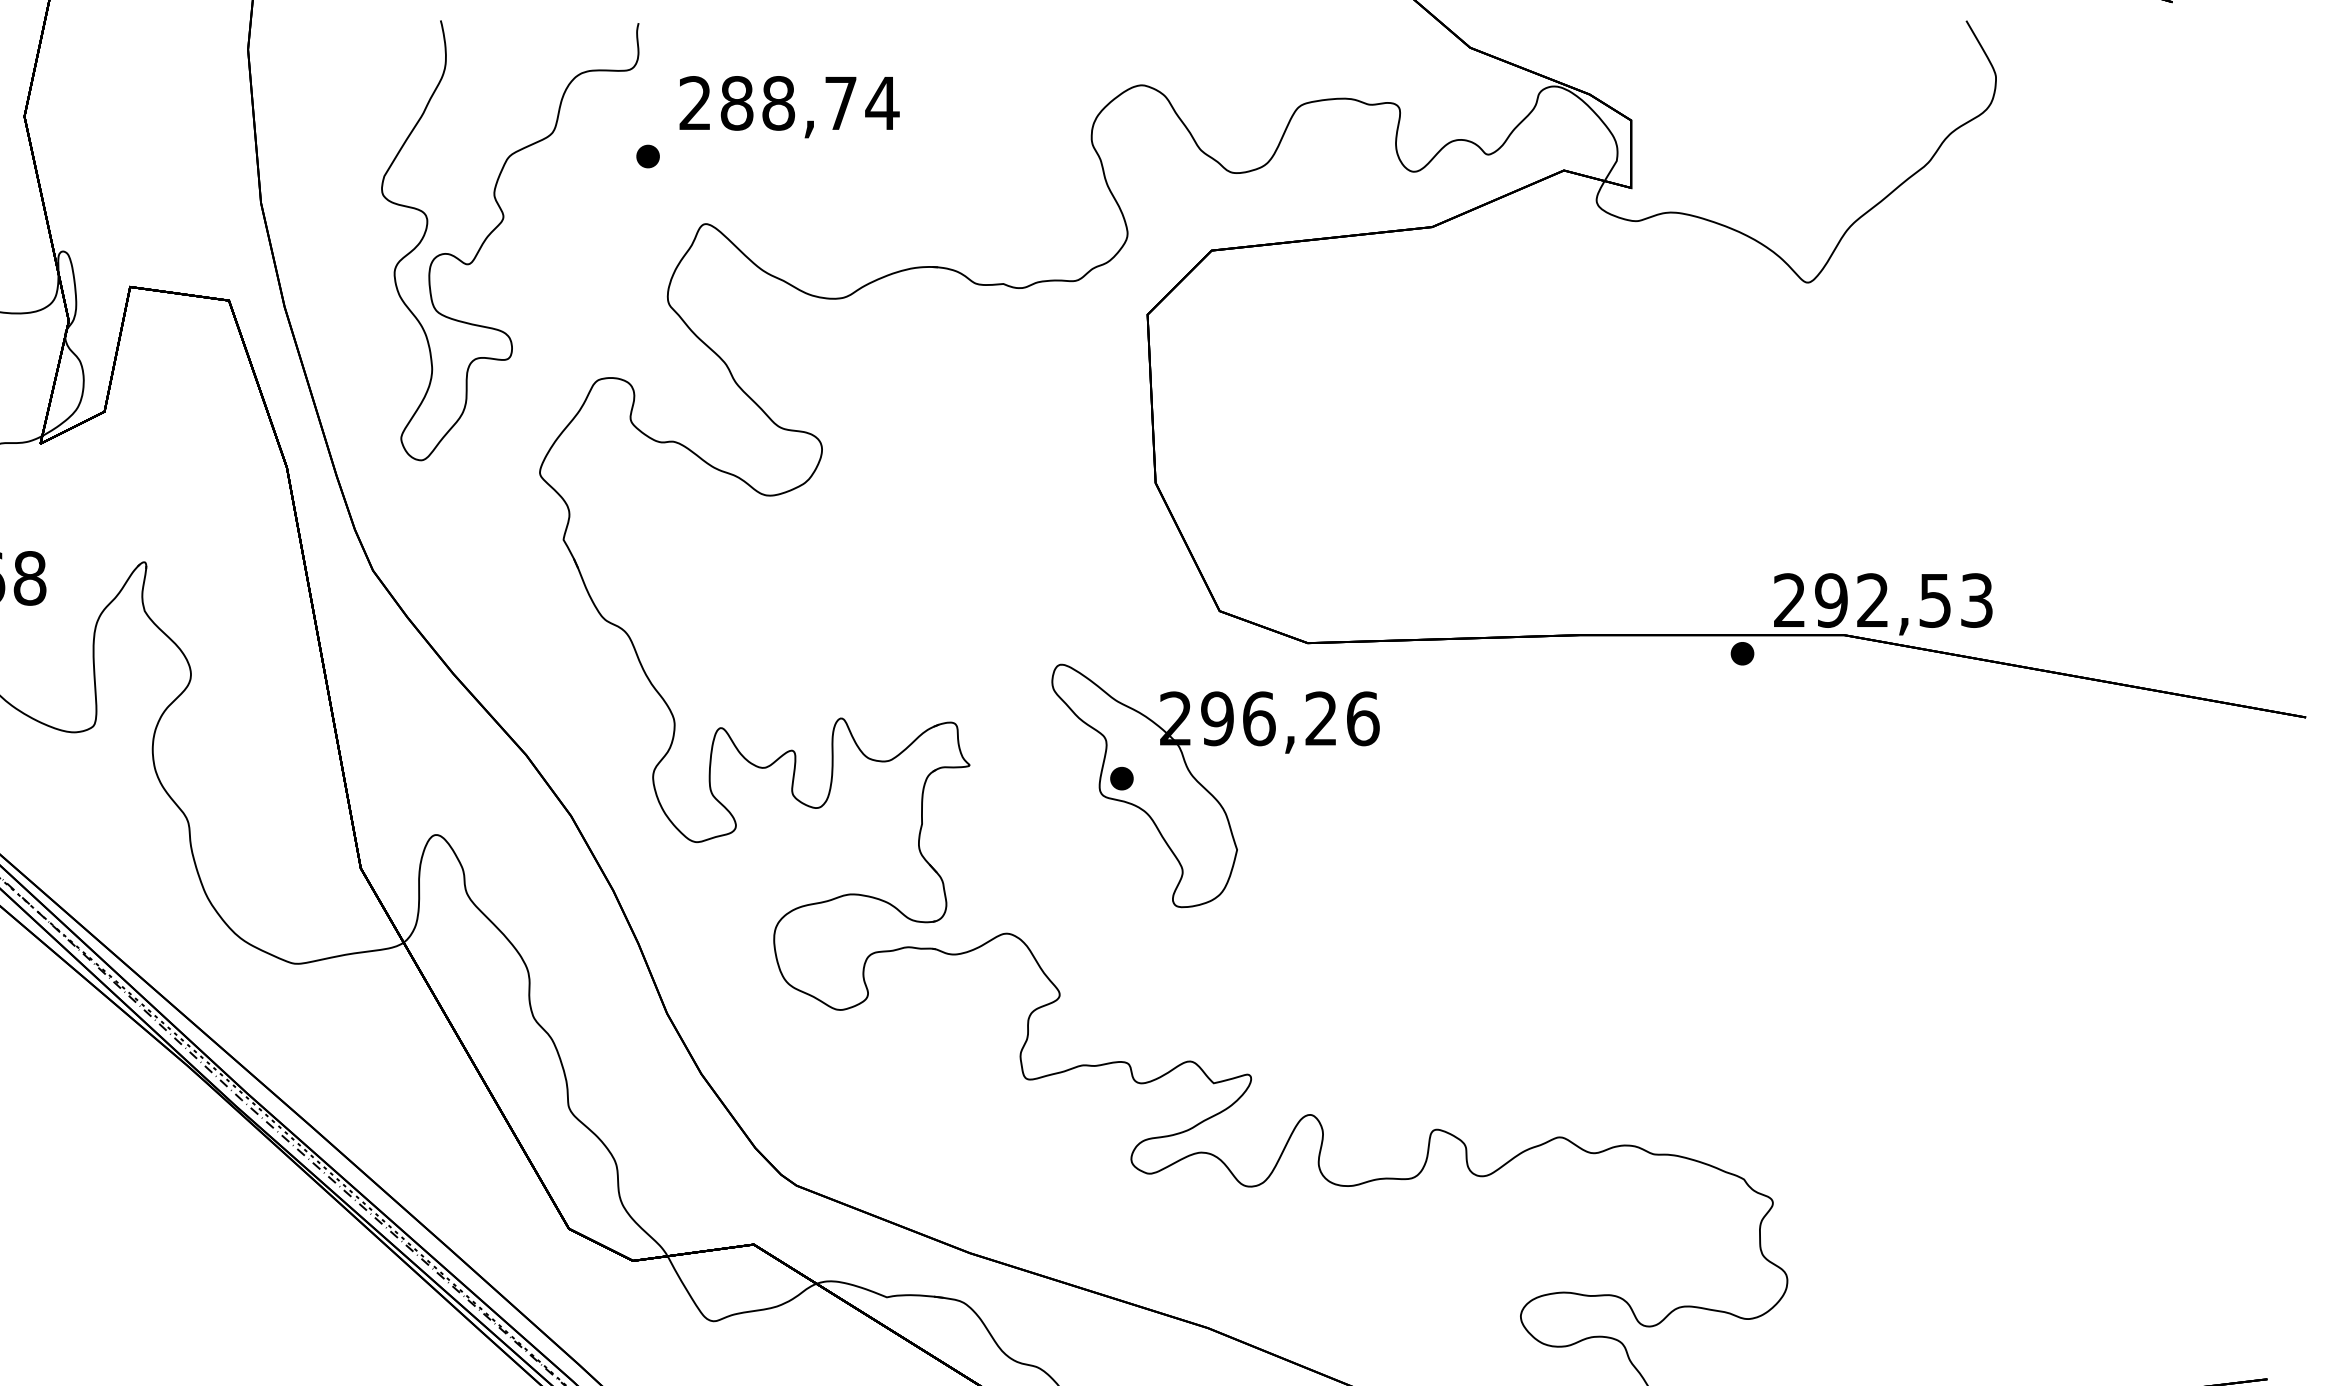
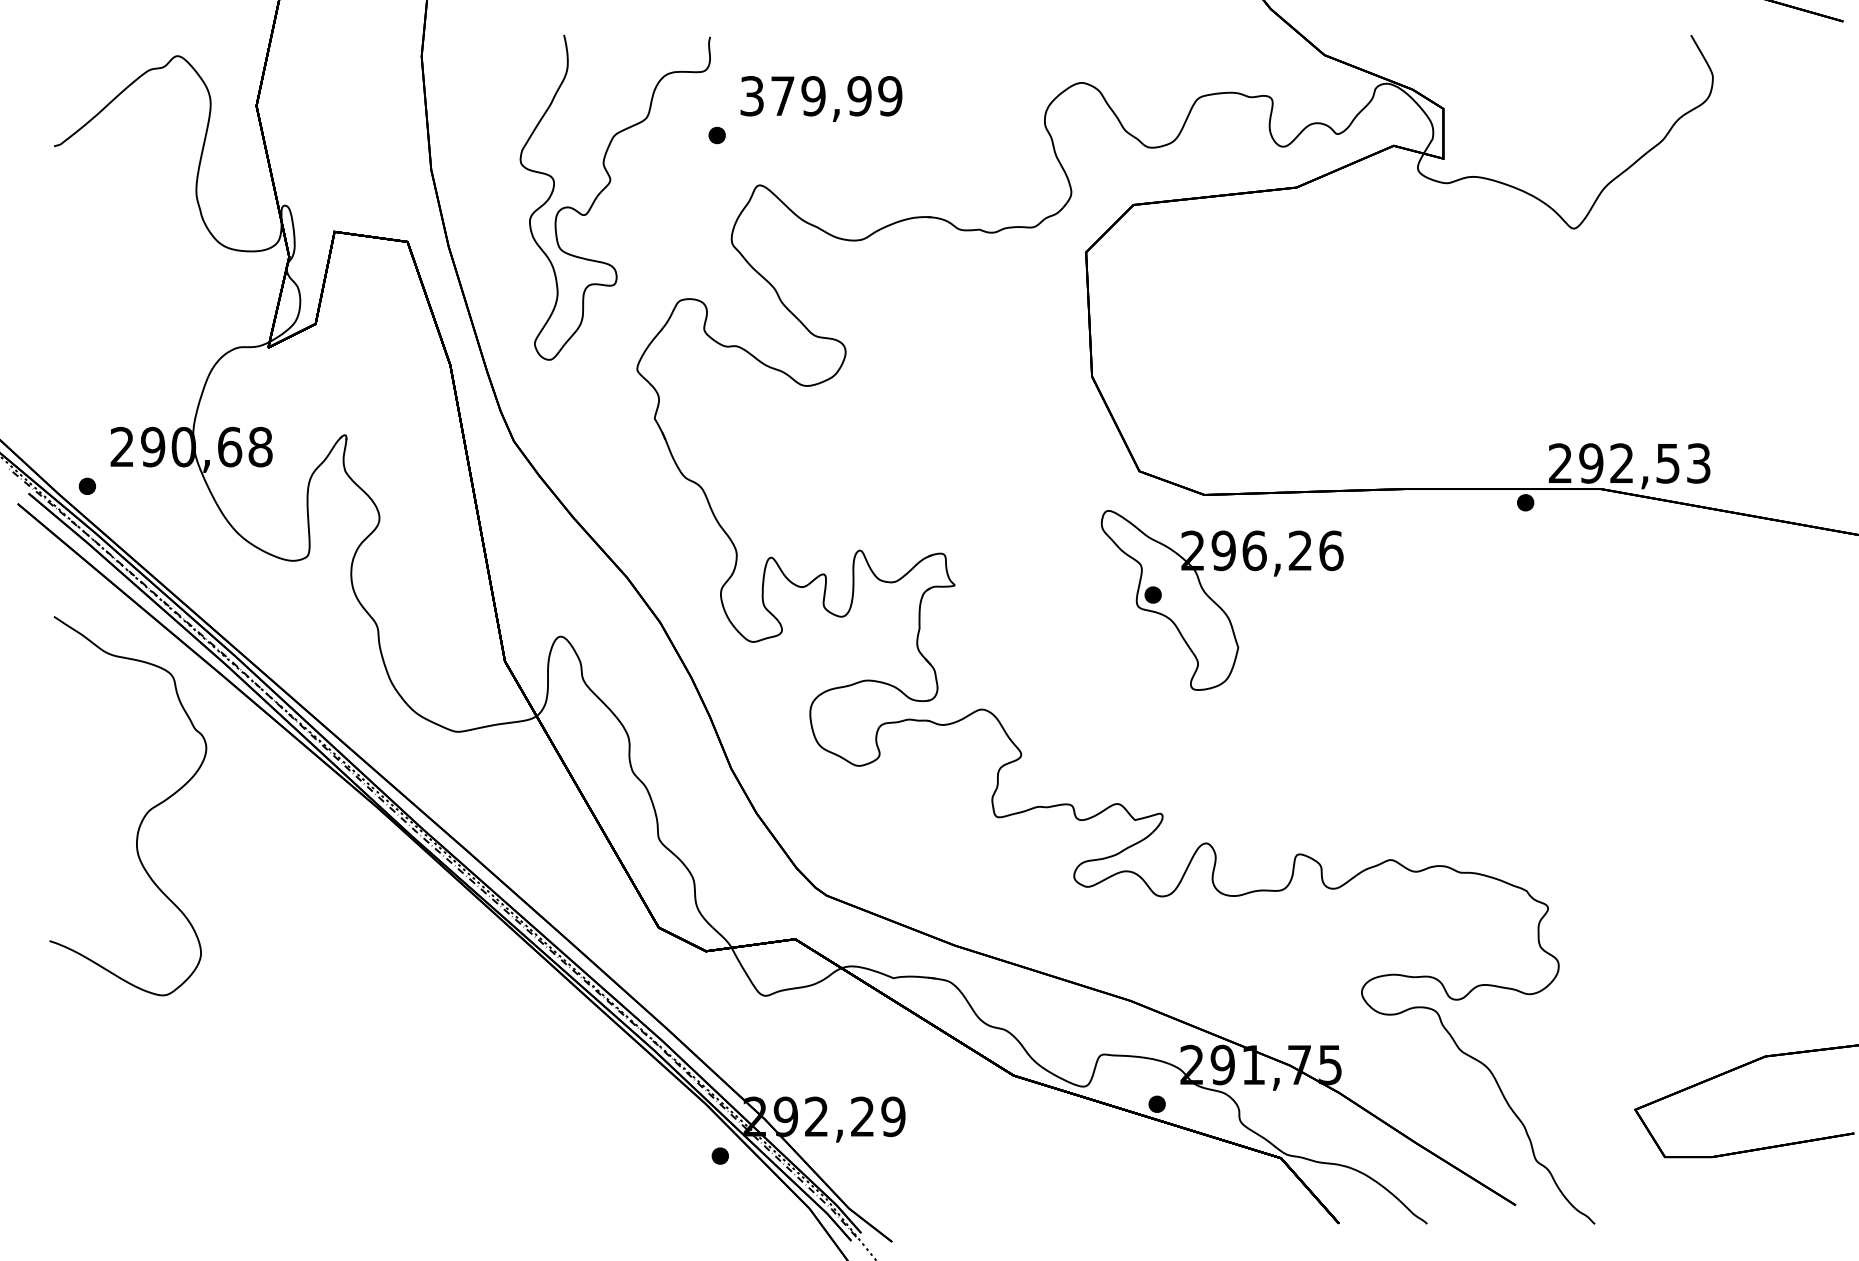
text: (789, 103) -> (821, 96), 288,74 -> 379,99
part: (1214, 786) -> (1221, 600), moved

